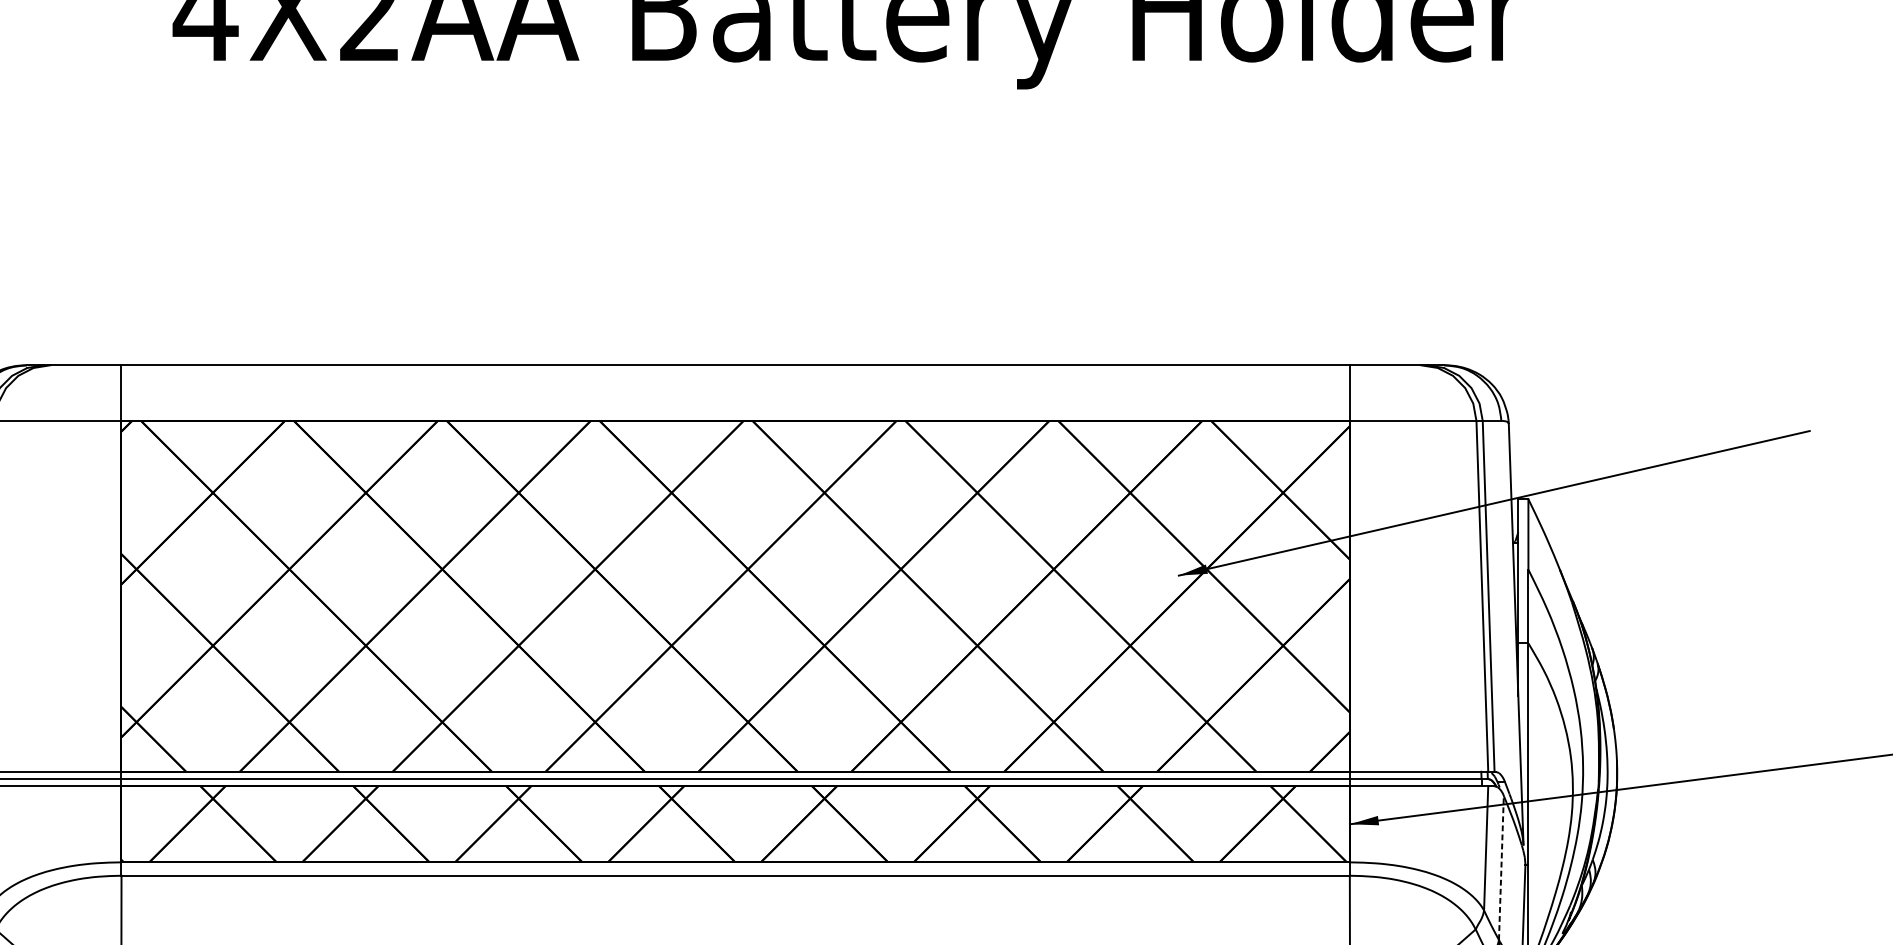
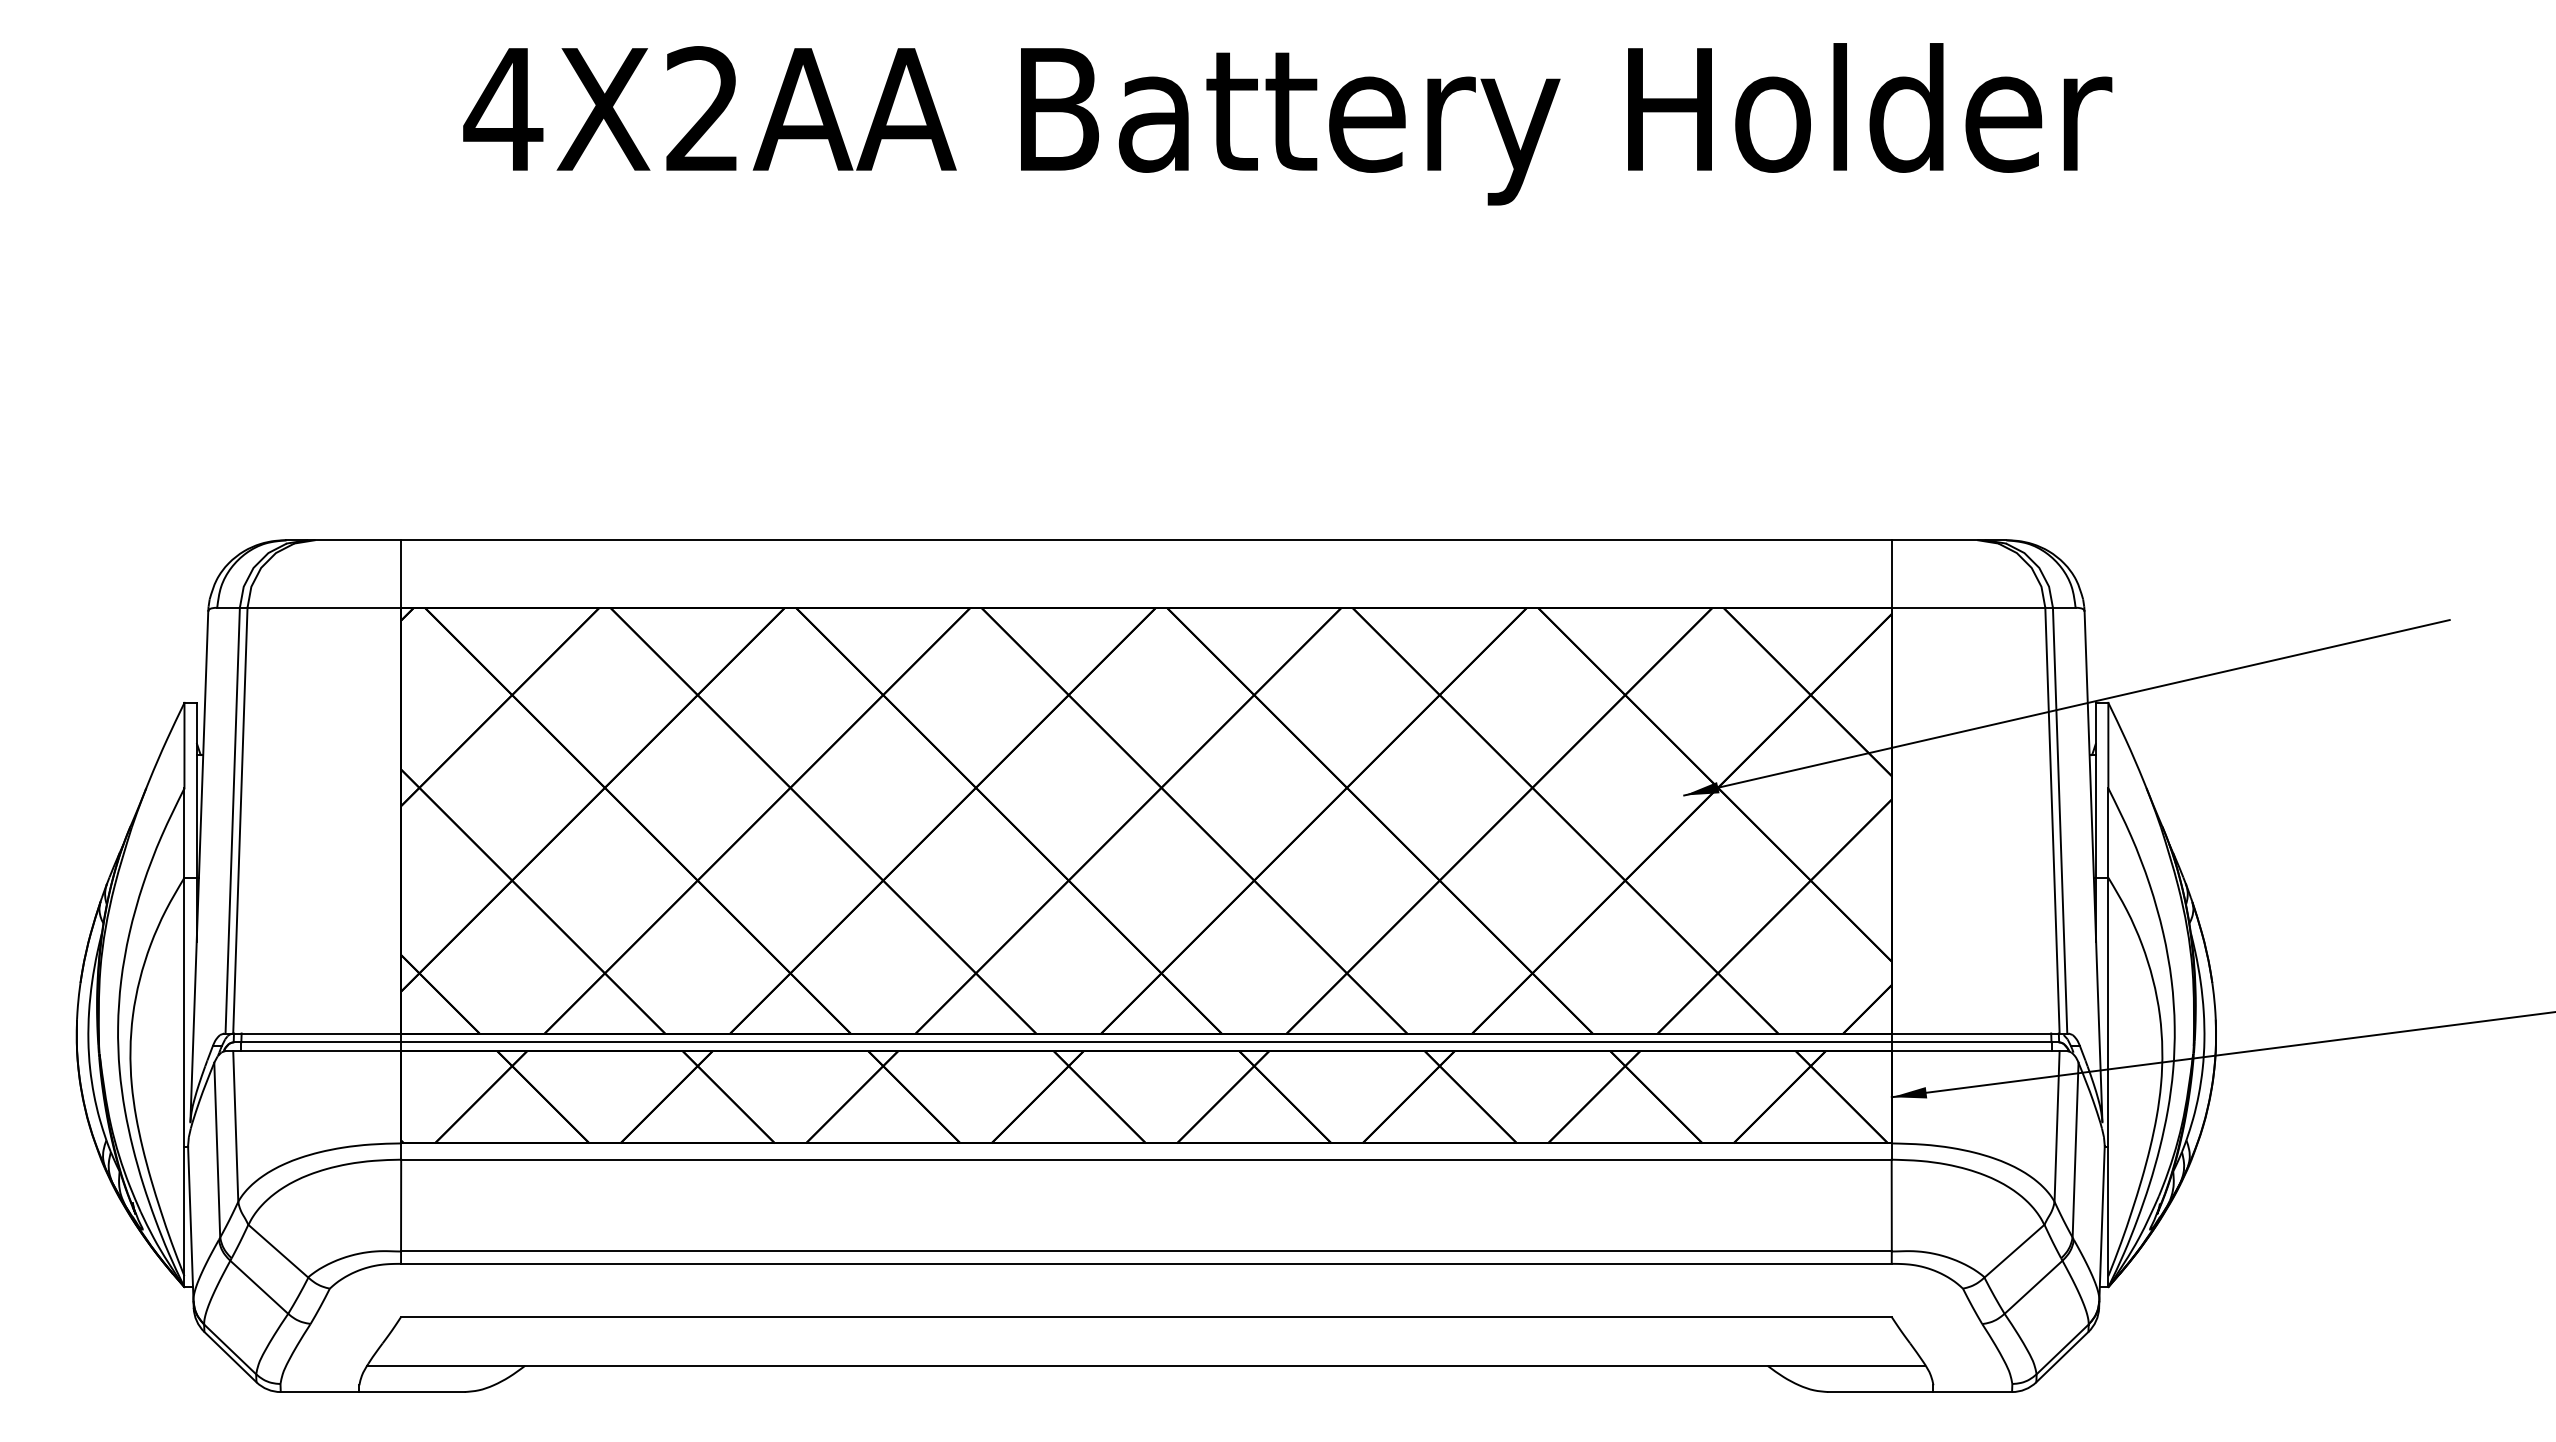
line: (1501, 867) -> (2075, 1149), dashed -> solid

